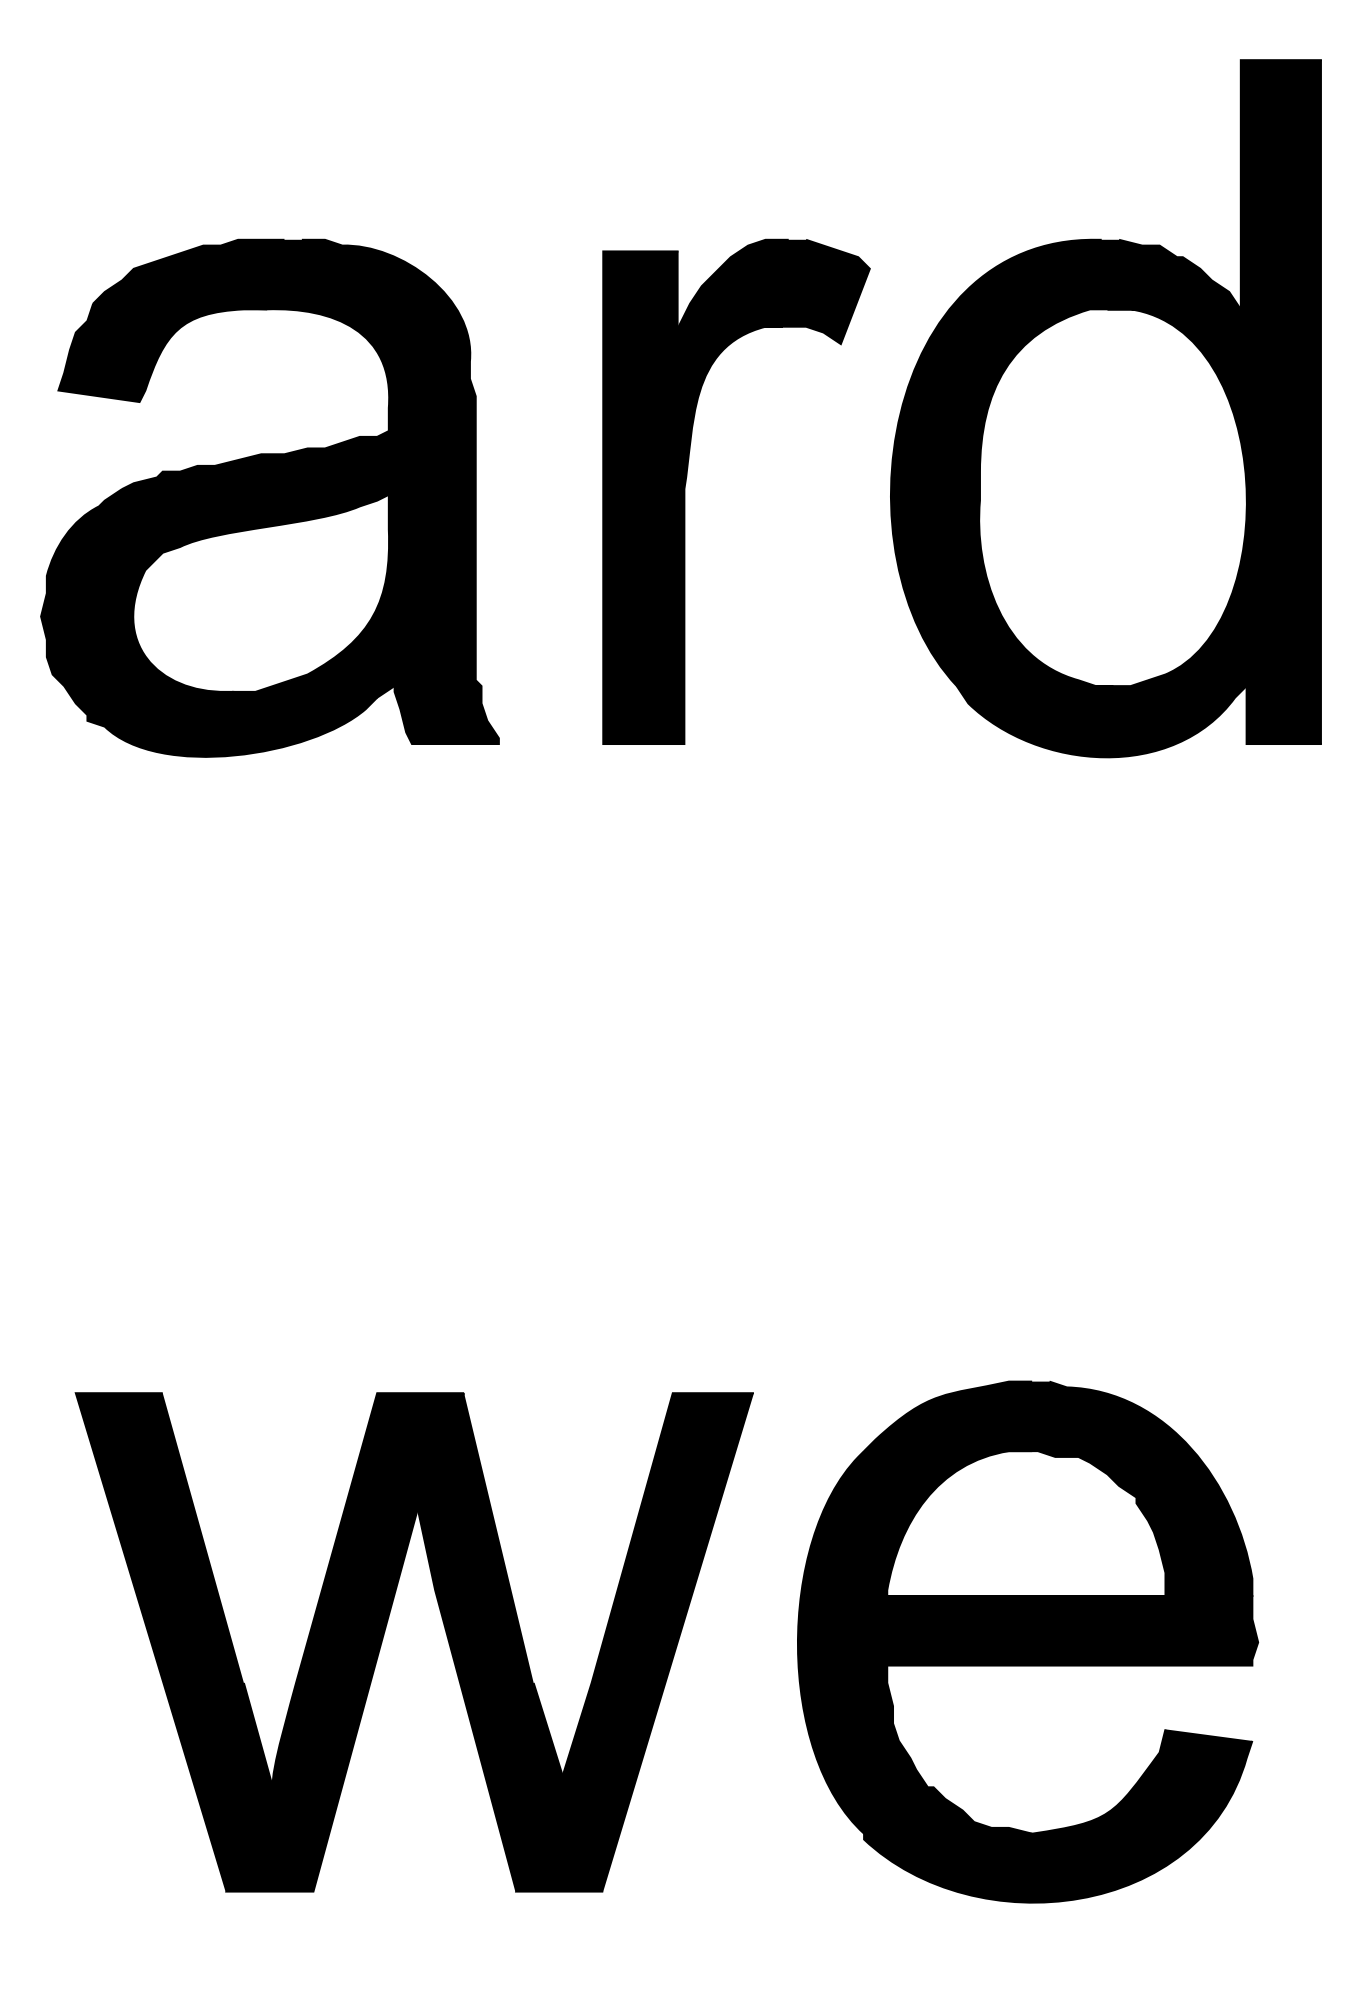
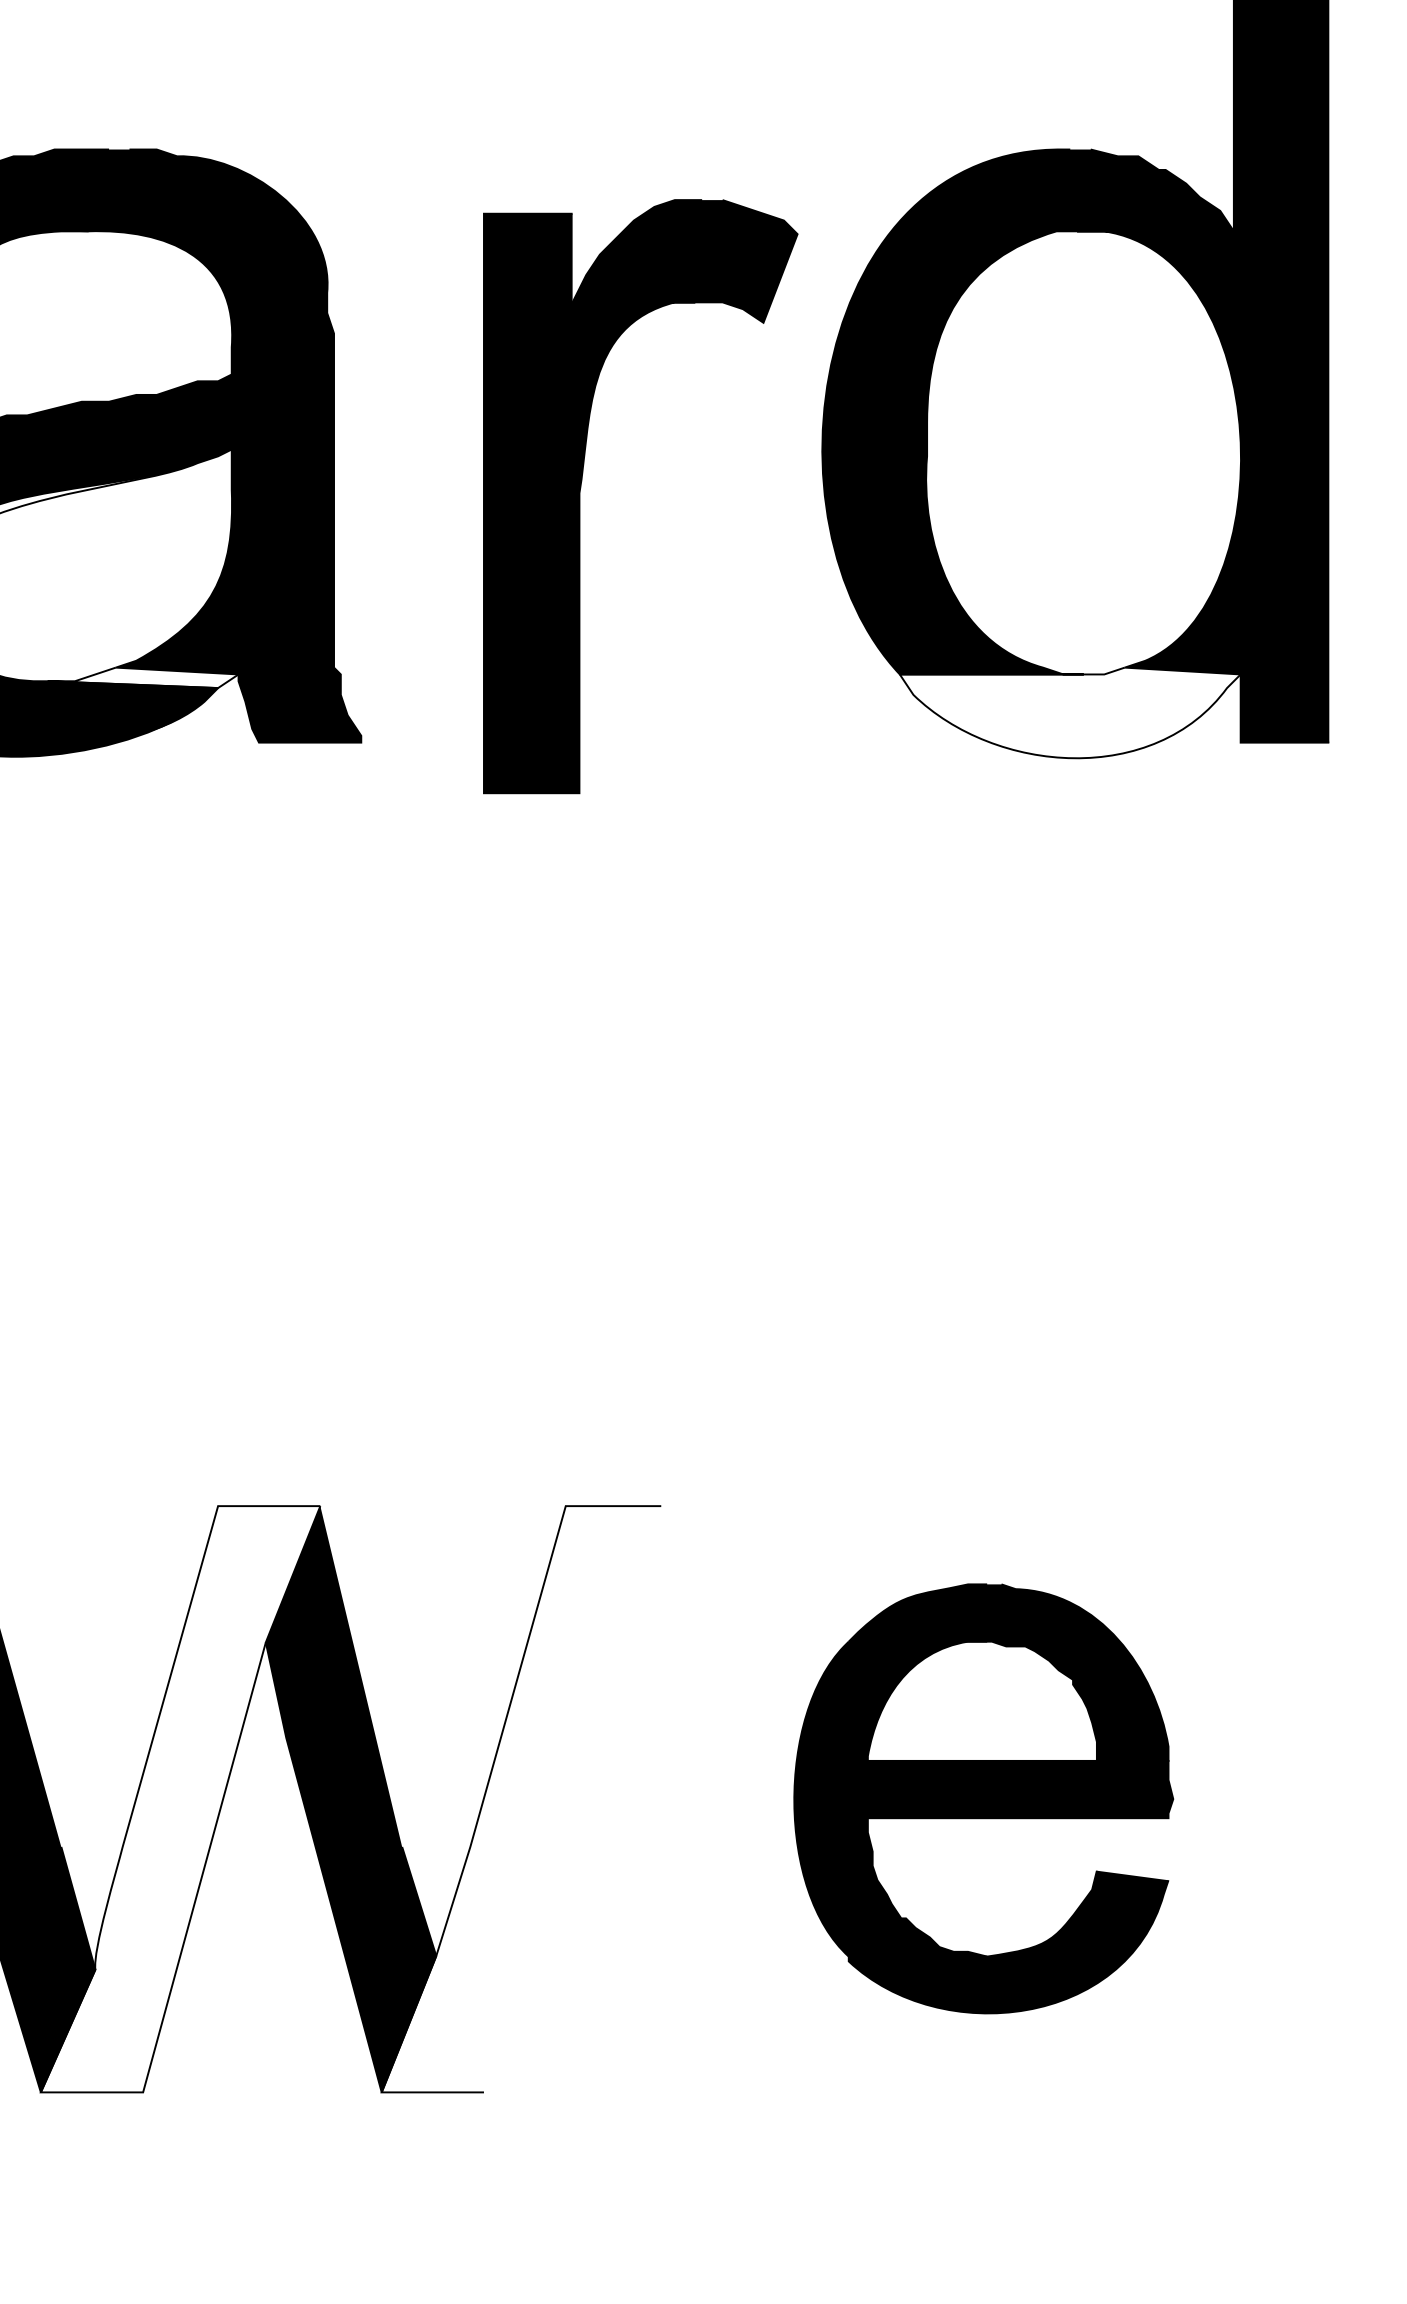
part: (686, 483) -> (581, 486), moved
fill: (313, 688) -> (143, 677), removed
fill: (1101, 718) -> (1070, 712), removed
part: (1028, 1641) -> (984, 1798), size x0.7
fill: (345, 1642) -> (180, 1799), removed
fill: (634, 1642) -> (520, 1799), removed

